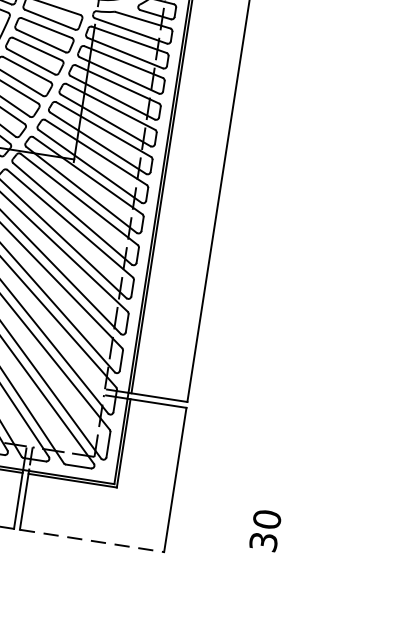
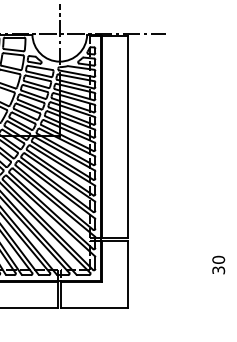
text: (265, 529) -> (218, 264), moved
line: (91, 539) -> (94, 307), dashed -> solid

